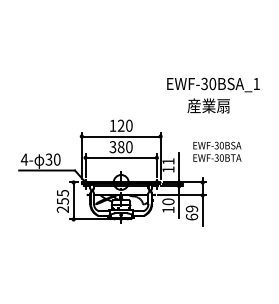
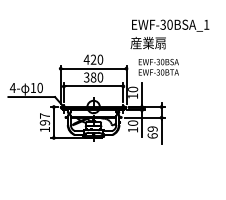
text: (208, 105) -> (148, 42), moved
text: (112, 125) -> (86, 59), 120 -> 420
text: (217, 151) -> (158, 66), moved
text: (48, 159) -> (32, 87), 30 -> 10
text: (168, 161) -> (133, 89), 11 -> 10
text: (62, 200) -> (44, 122), 255 -> 197

